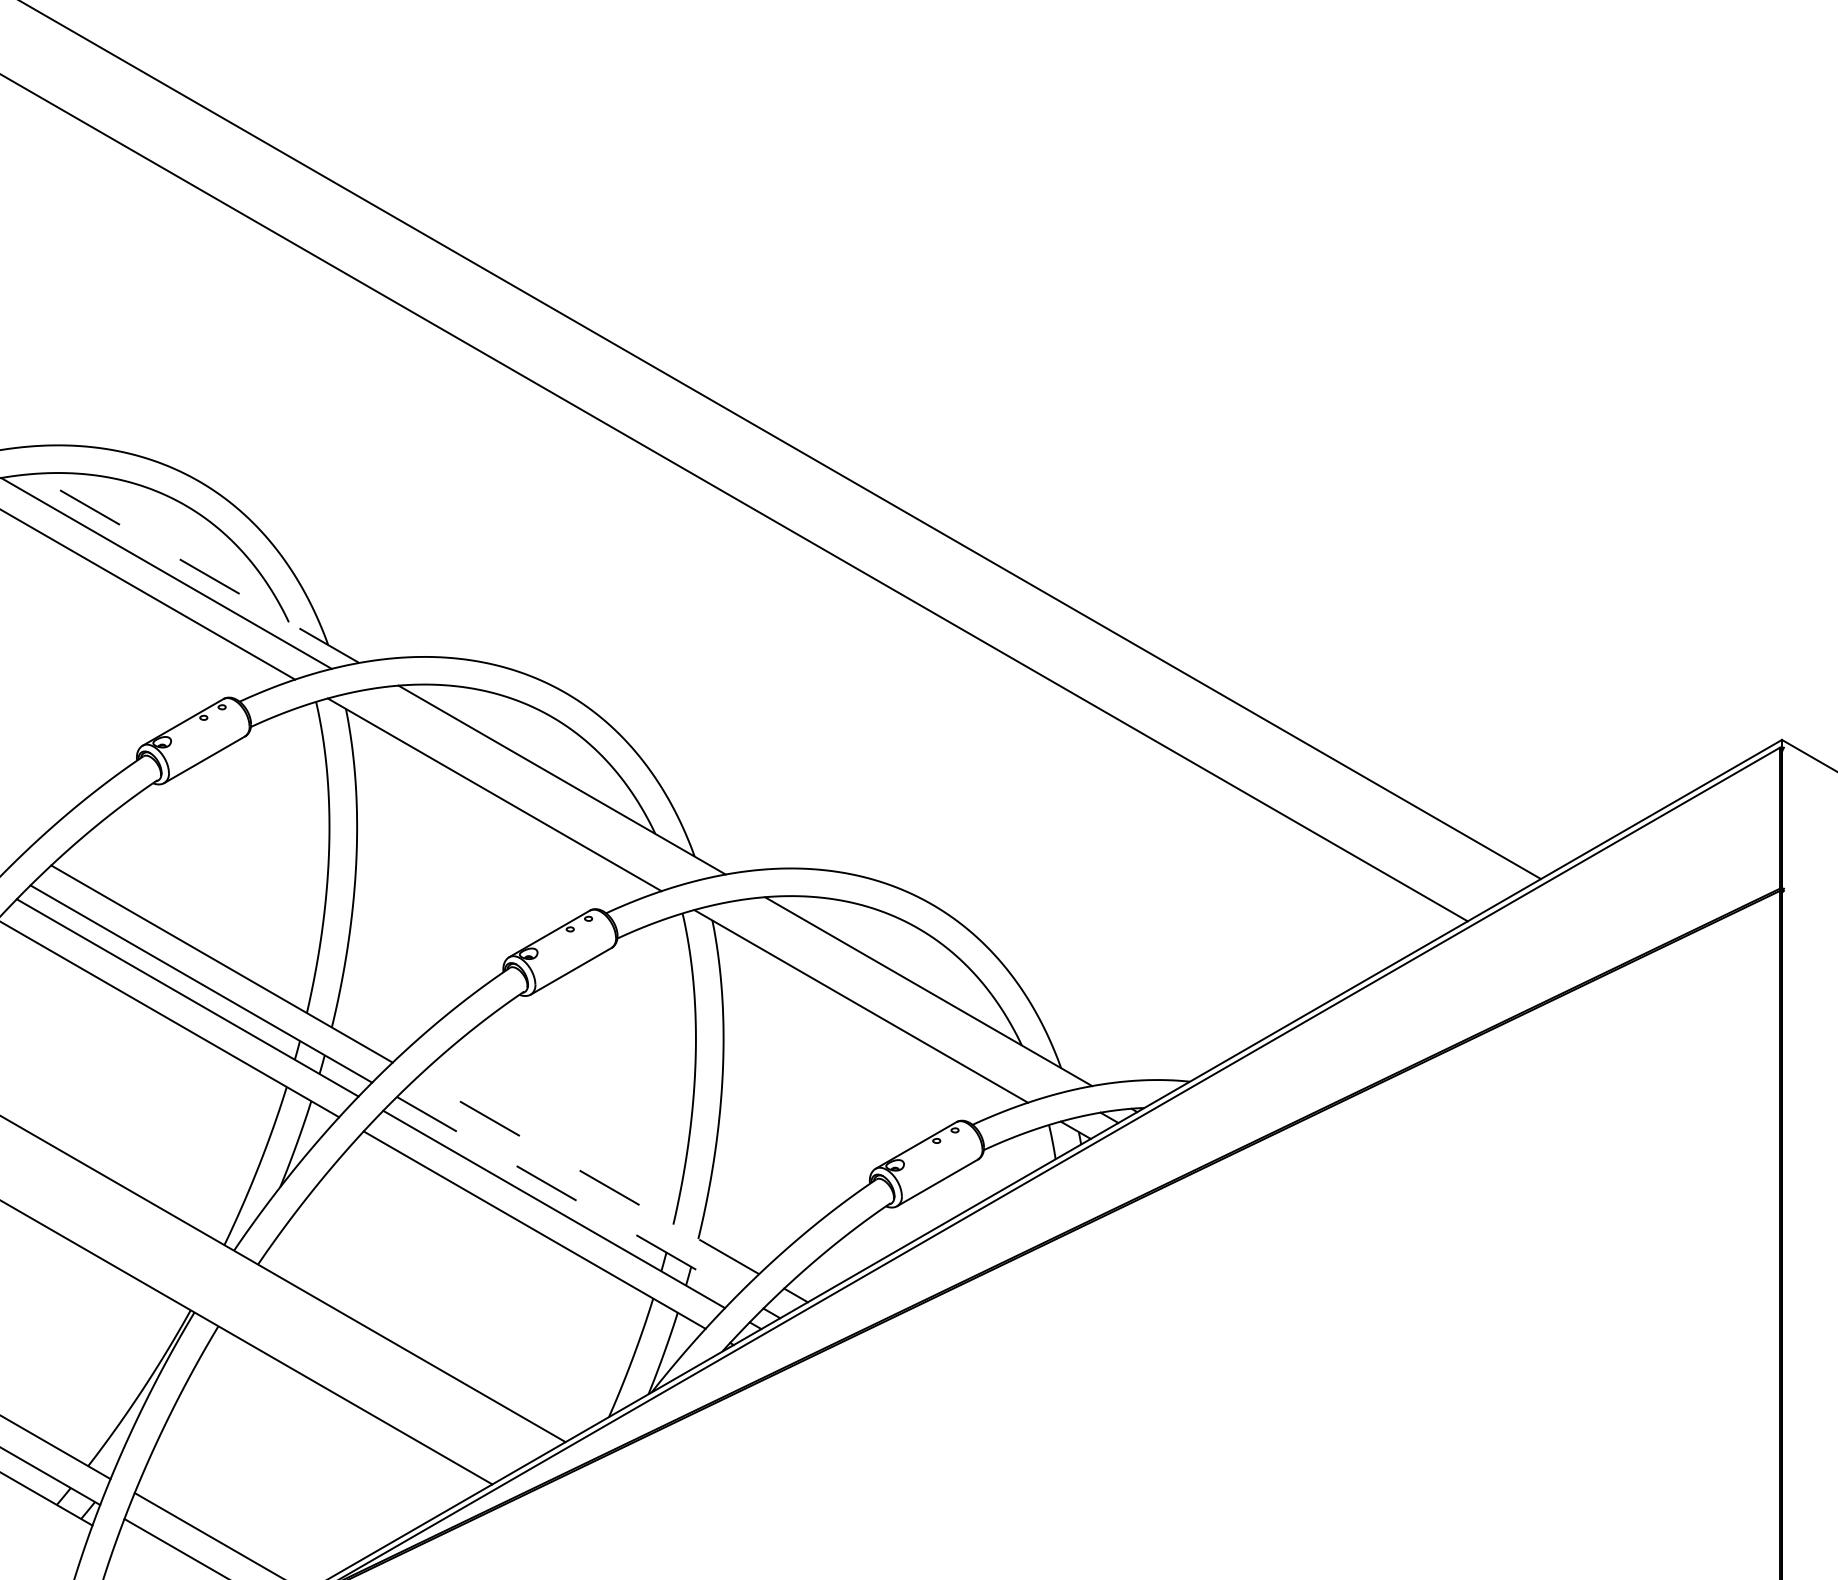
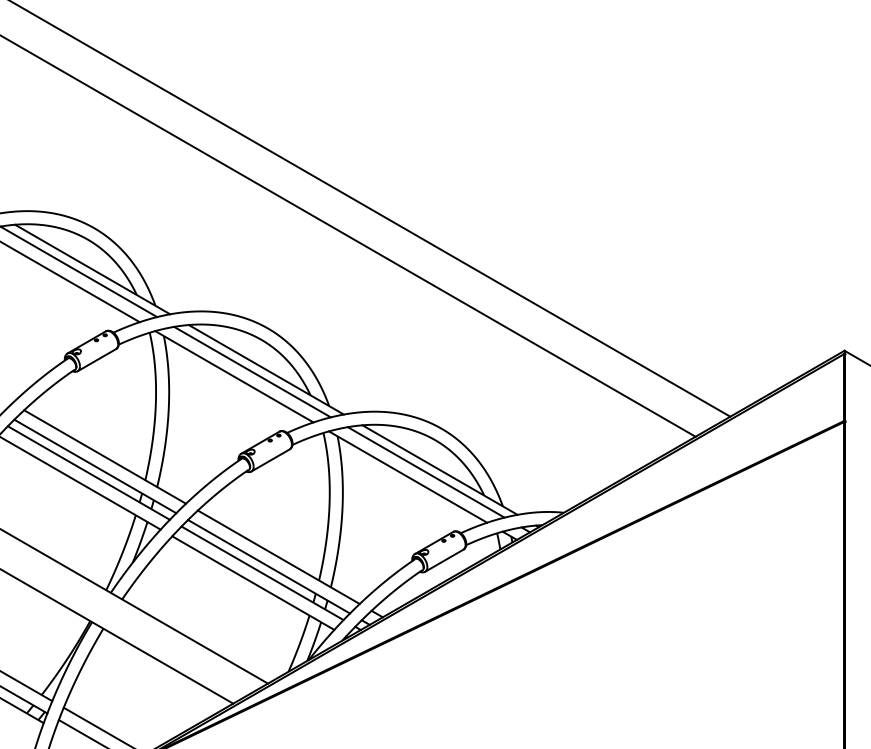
line: (195, 568) -> (92, 269), dashed -> solid
line: (532, 783) -> (252, 371), added
line: (897, 996) -> (425, 472), added
line: (587, 1176) -> (278, 557), dashed -> solid
line: (568, 1195) -> (269, 566), dashed -> solid

